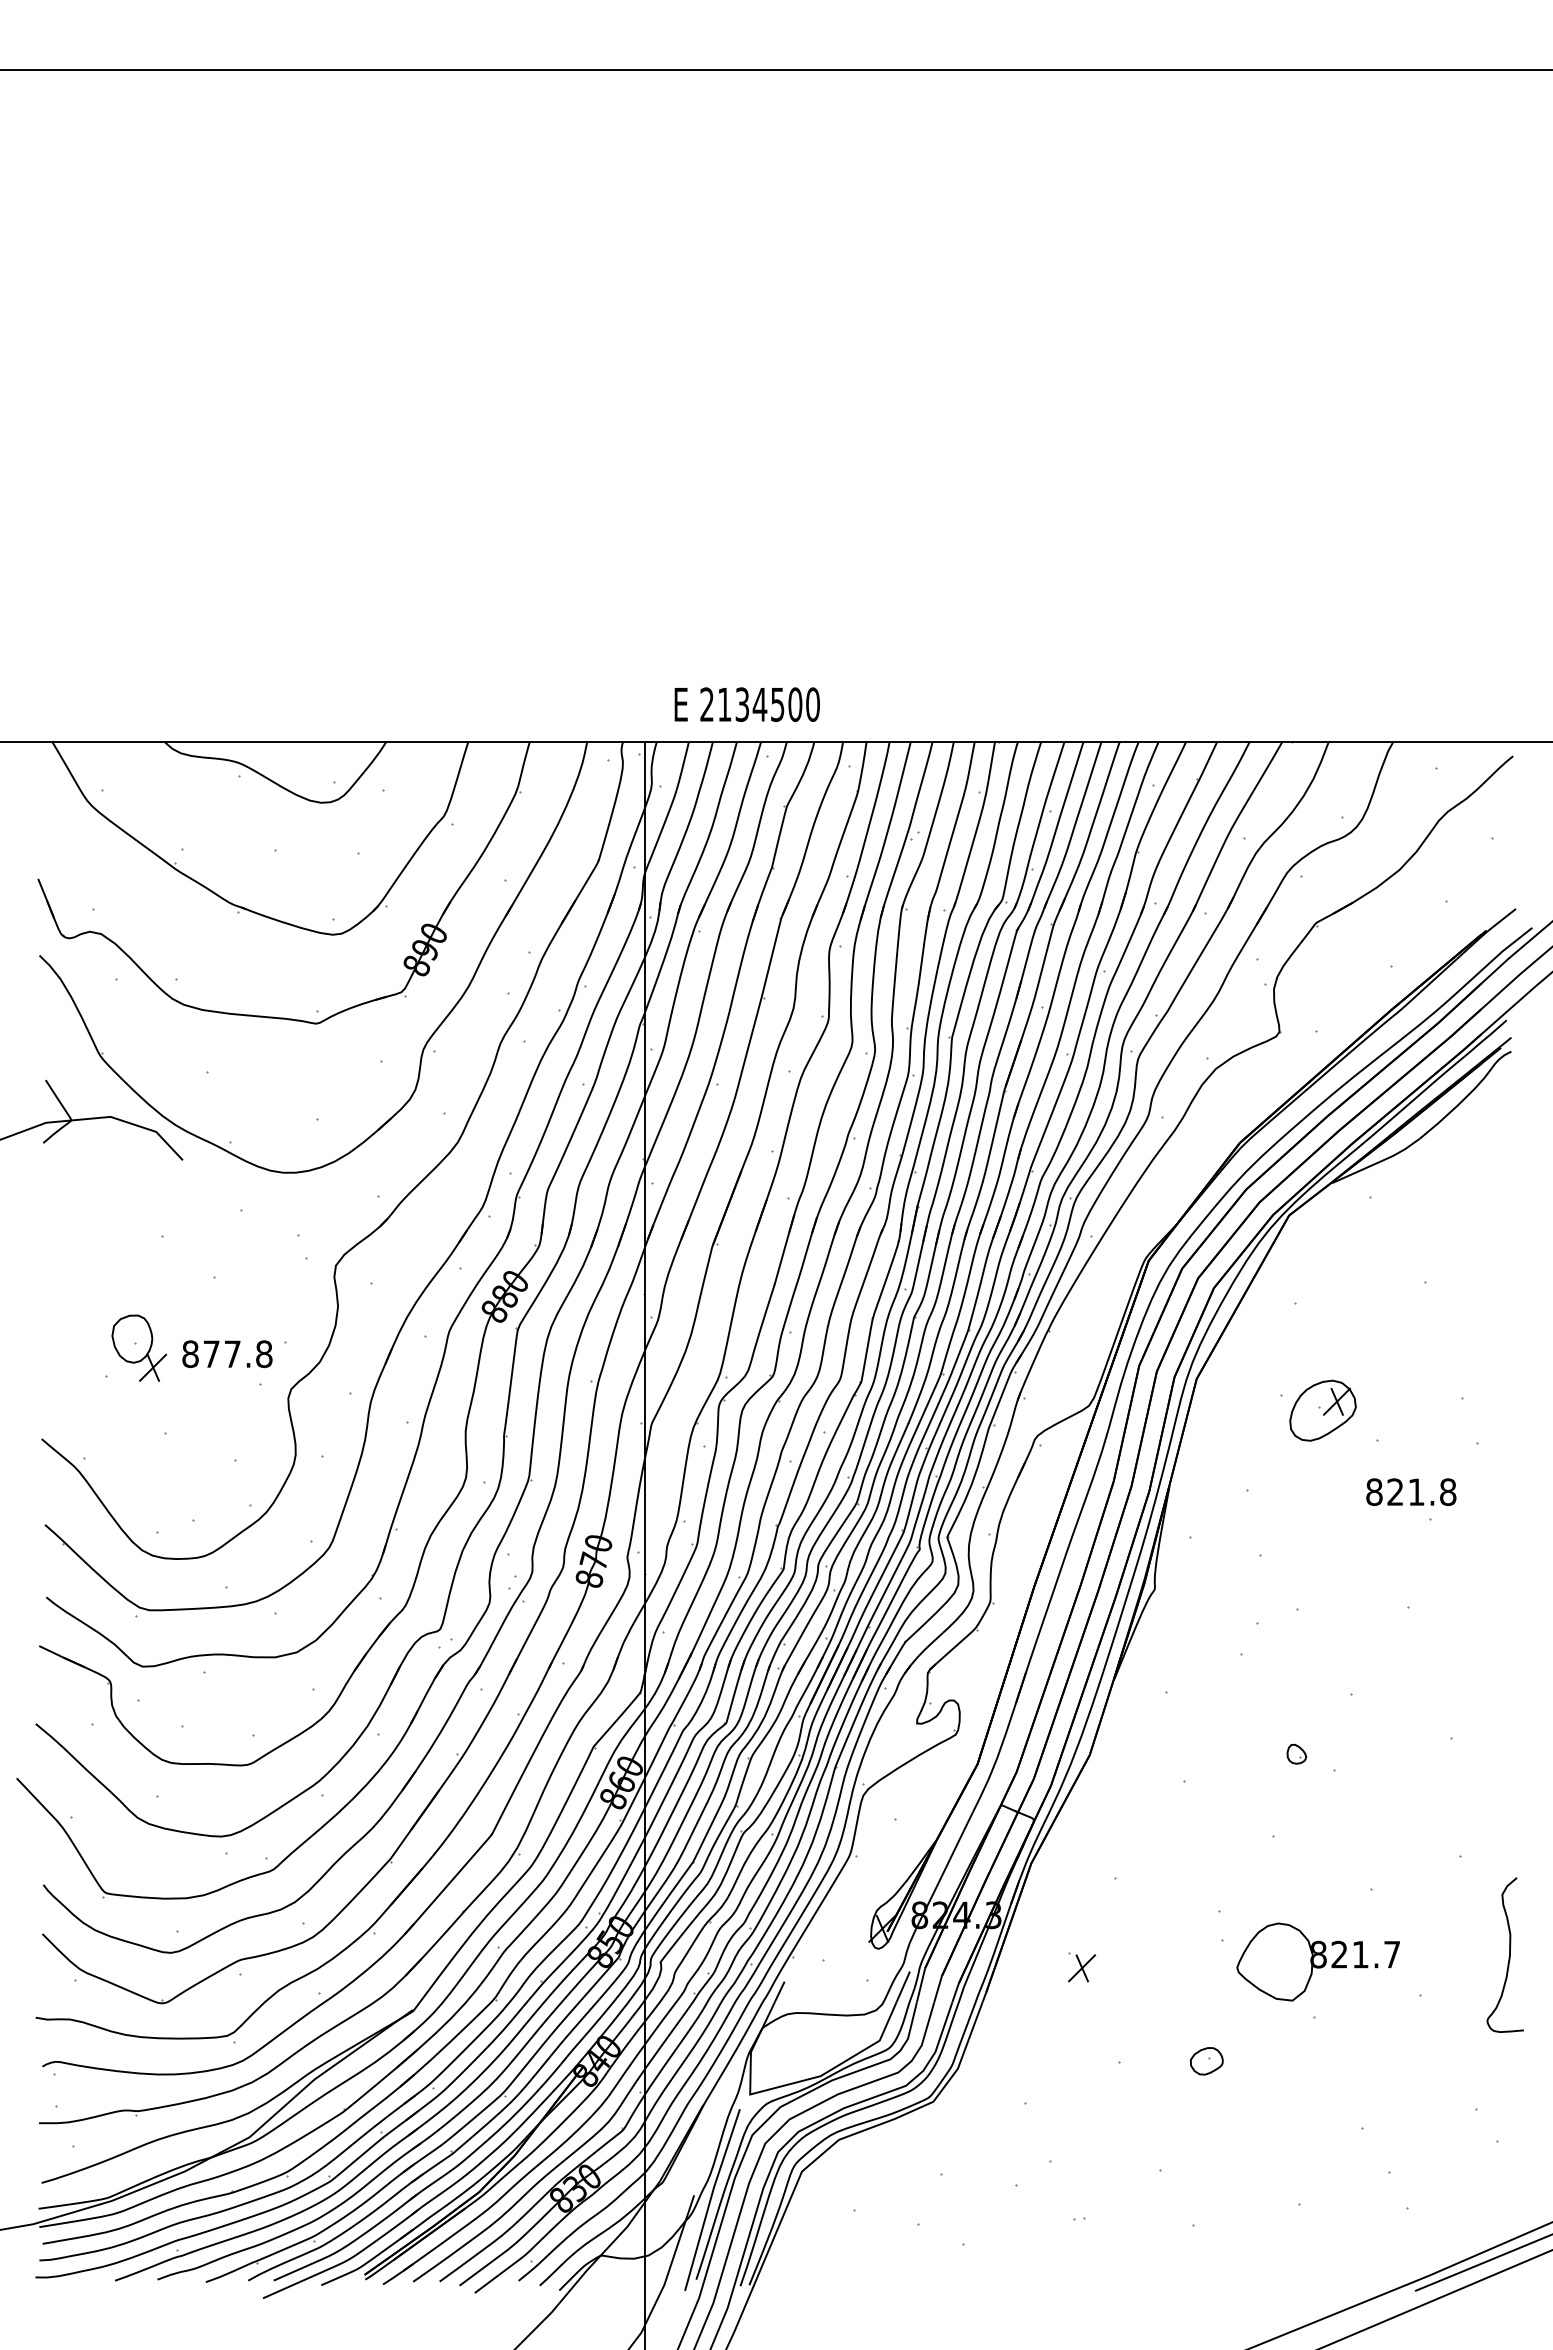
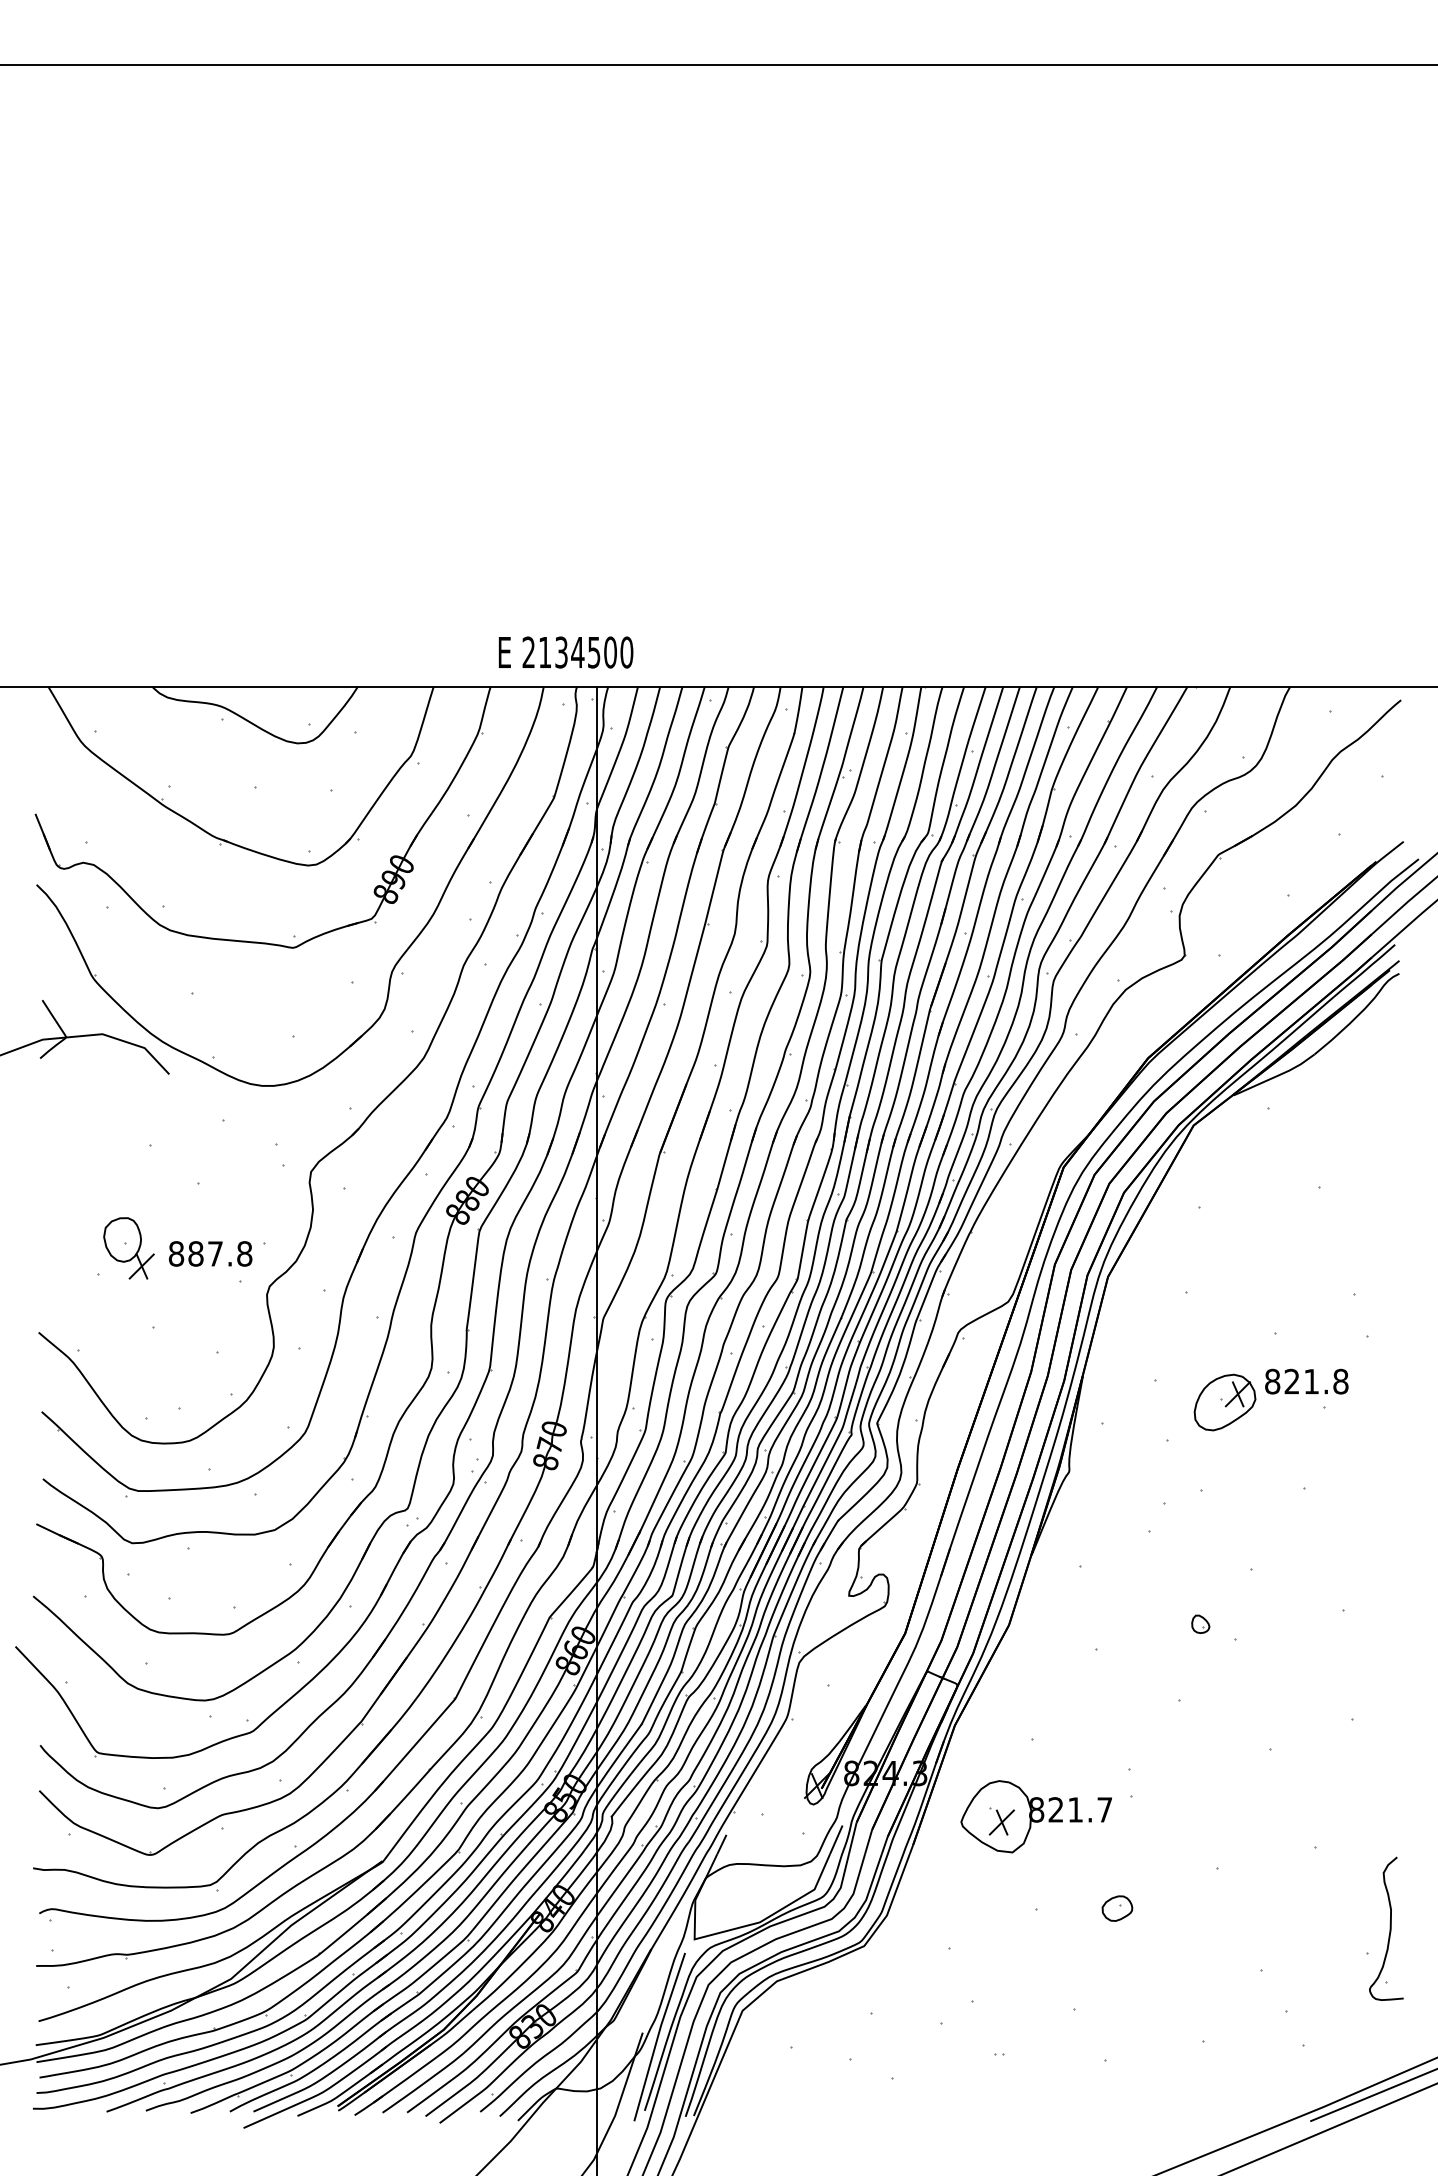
text: (746, 704) -> (565, 652), moved
text: (211, 1354) -> (195, 1254), 877.8 -> 887.8
part: (1322, 1410) -> (1224, 1402), moved
curve: (1509, 1954) -> (1390, 1928), moved
part: (1317, 1961) -> (1035, 1816), moved

